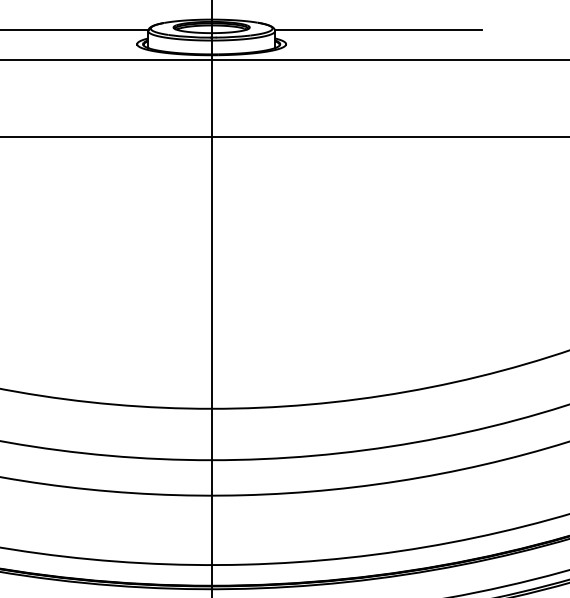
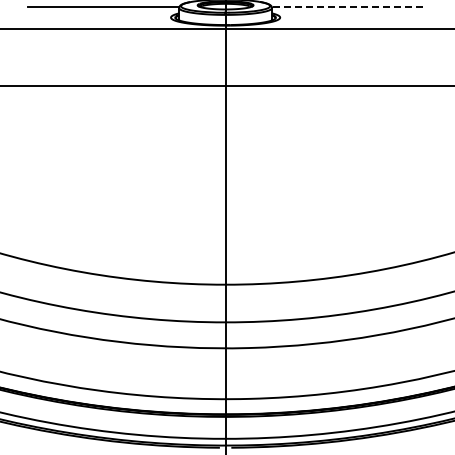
line: (378, 29) -> (347, 6), solid -> dashed

